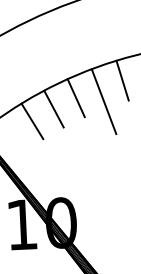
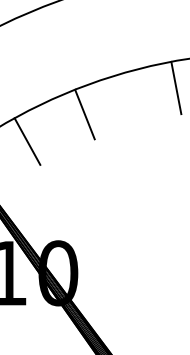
line: (121, 80) -> (144, 94), removed
line: (104, 101) -> (120, 120), removed
line: (53, 109) -> (55, 127), removed

